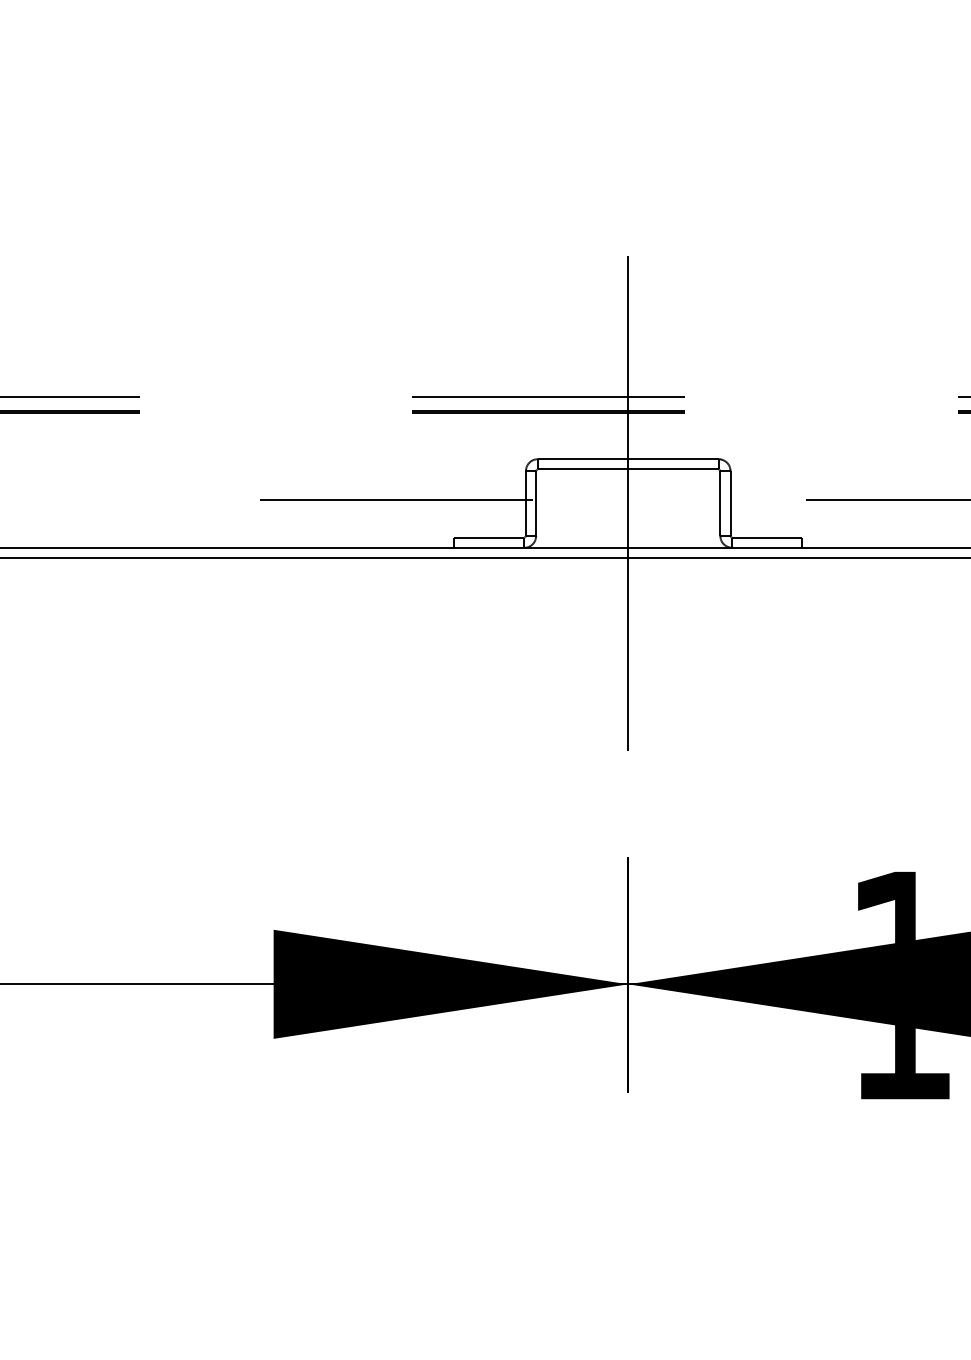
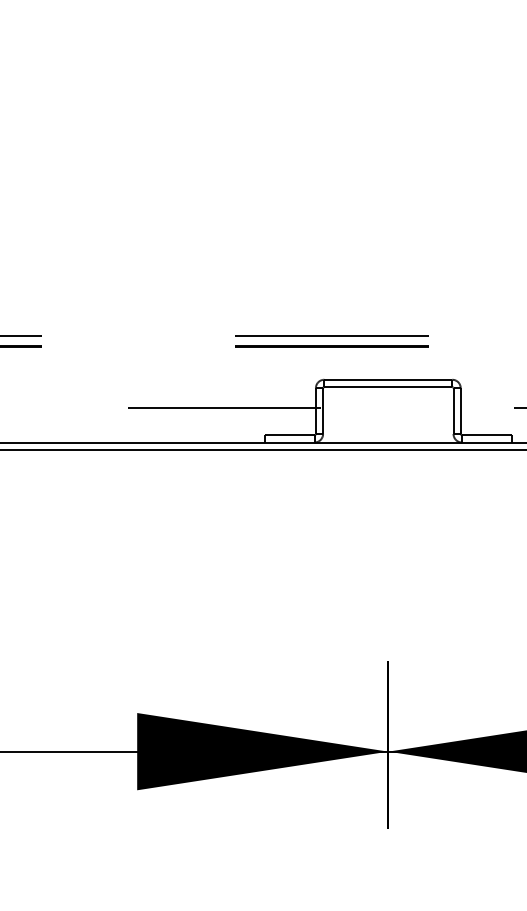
line: (628, 503) -> (388, 411), removed

